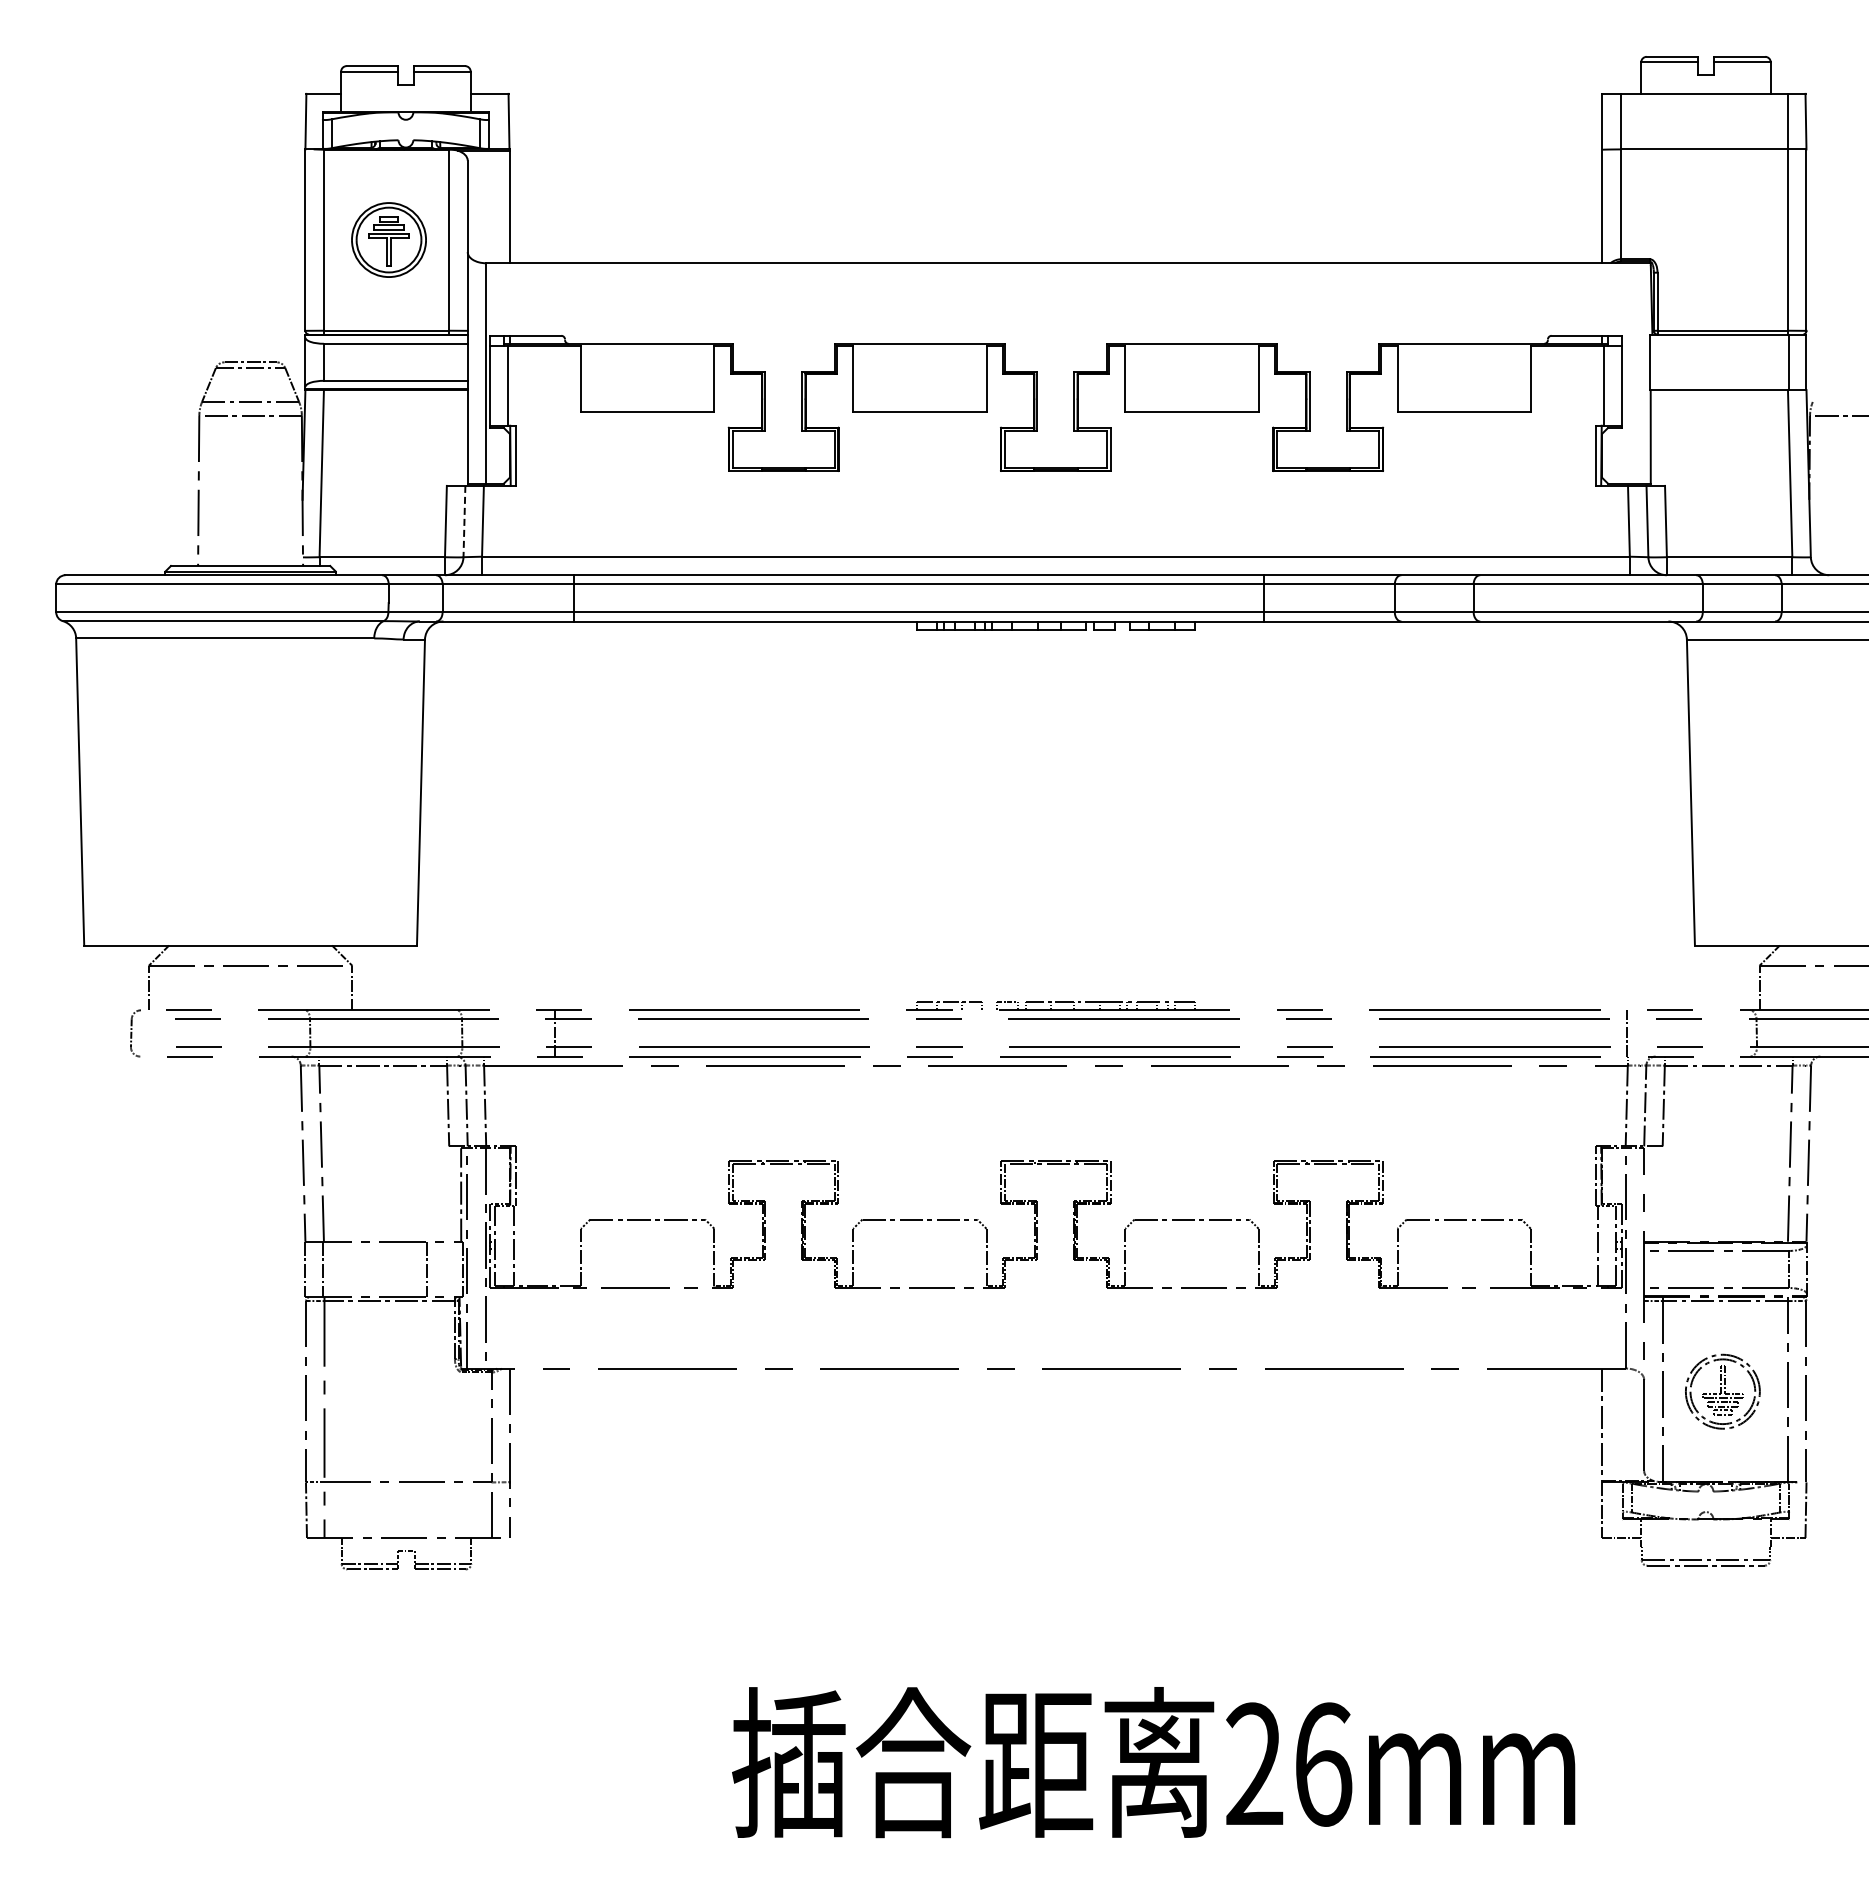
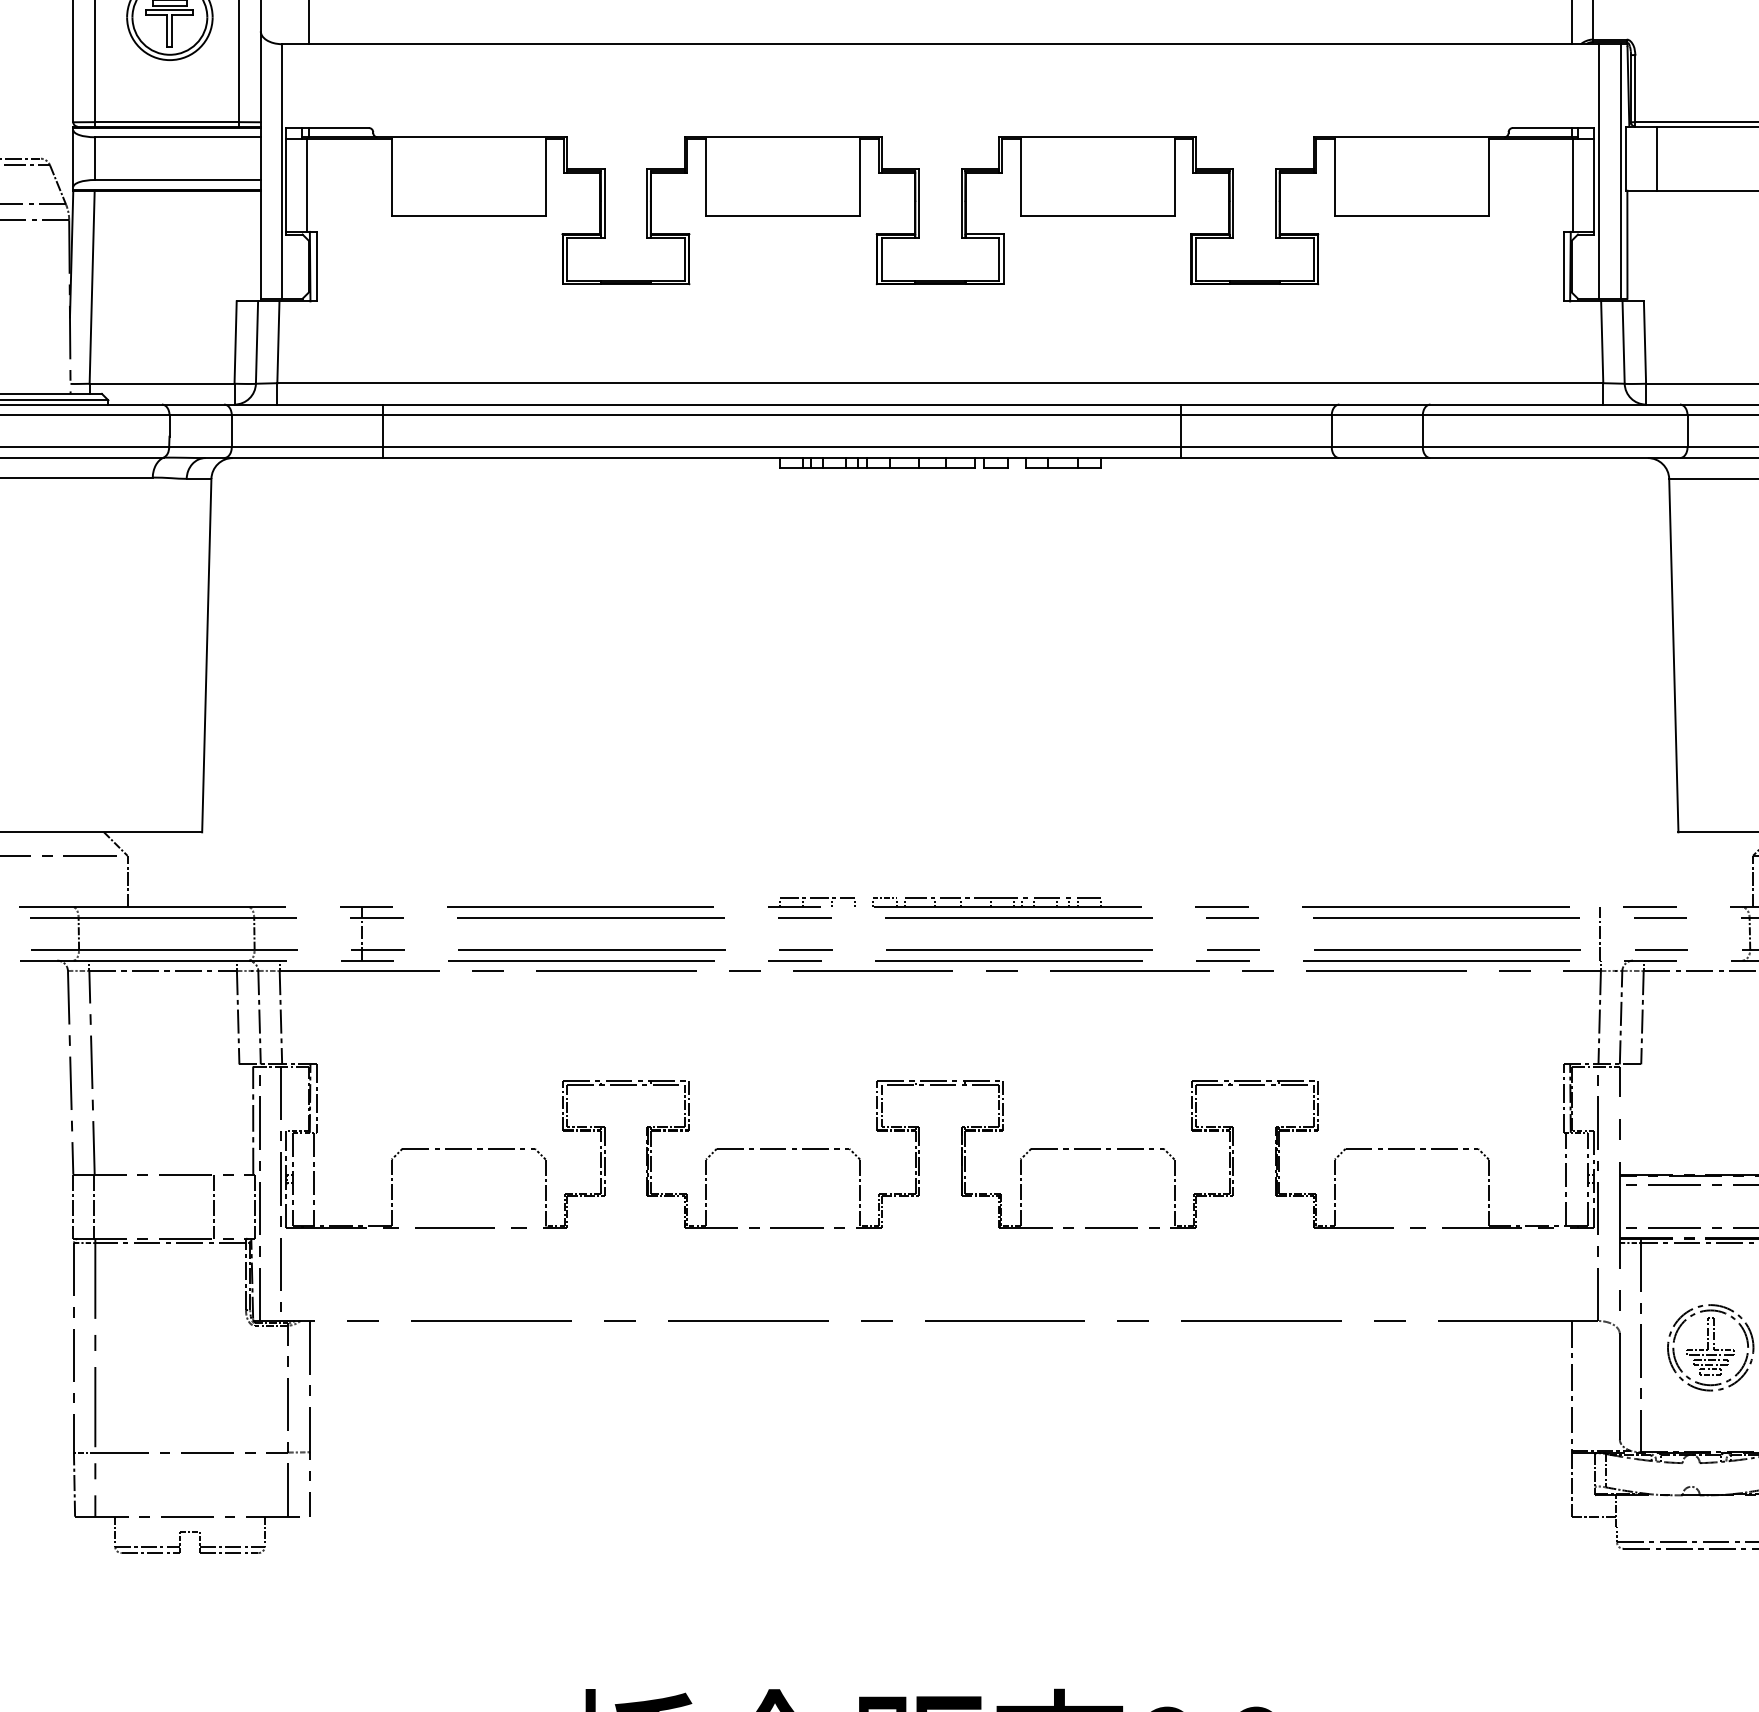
line: (1676, 362) -> (1657, 158), added
line: (1626, 373) -> (1599, 171), added
line: (1644, 373) -> (1620, 171), added
line: (464, 521) -> (257, 342), dashed -> solid

